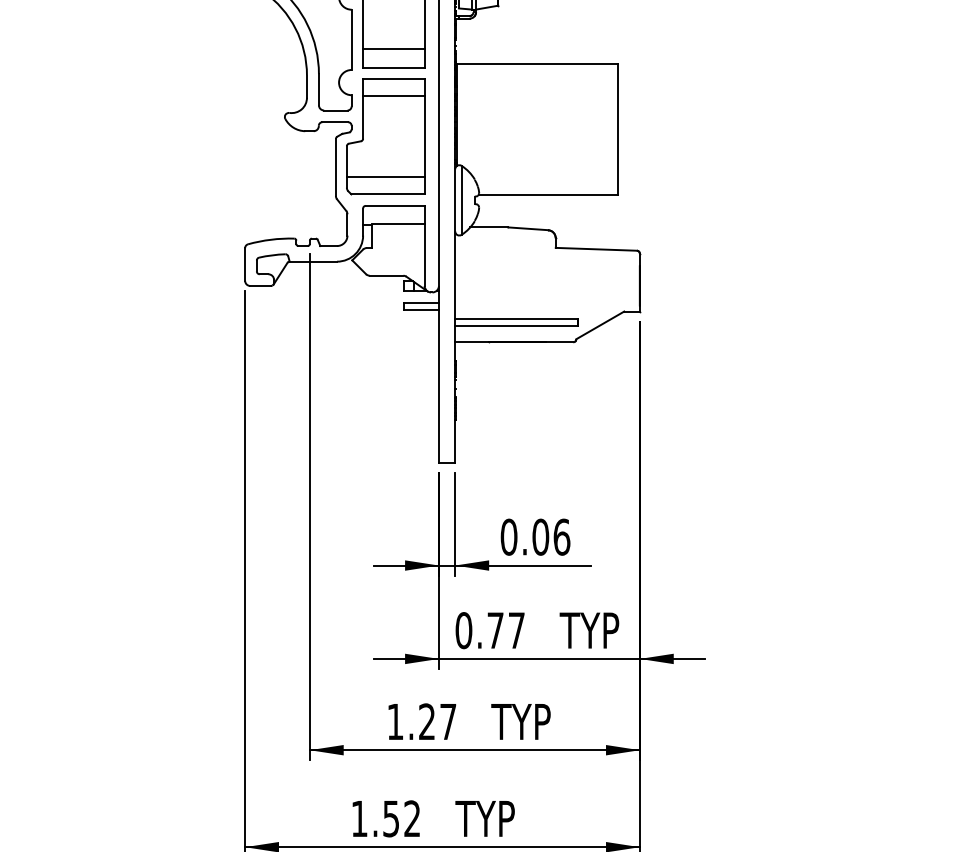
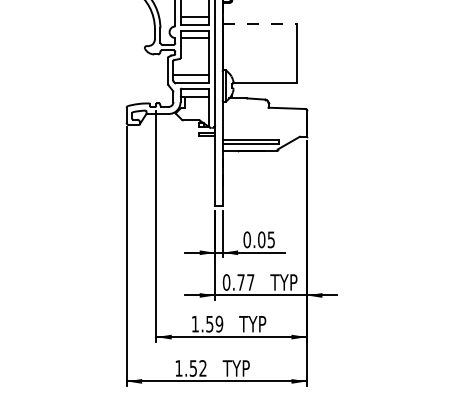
line: (538, 63) -> (260, 23), solid -> dashed
text: (562, 536) -> (271, 239), 0.06 -> 0.05
text: (437, 720) -> (214, 323), 1.27 -> 1.59

